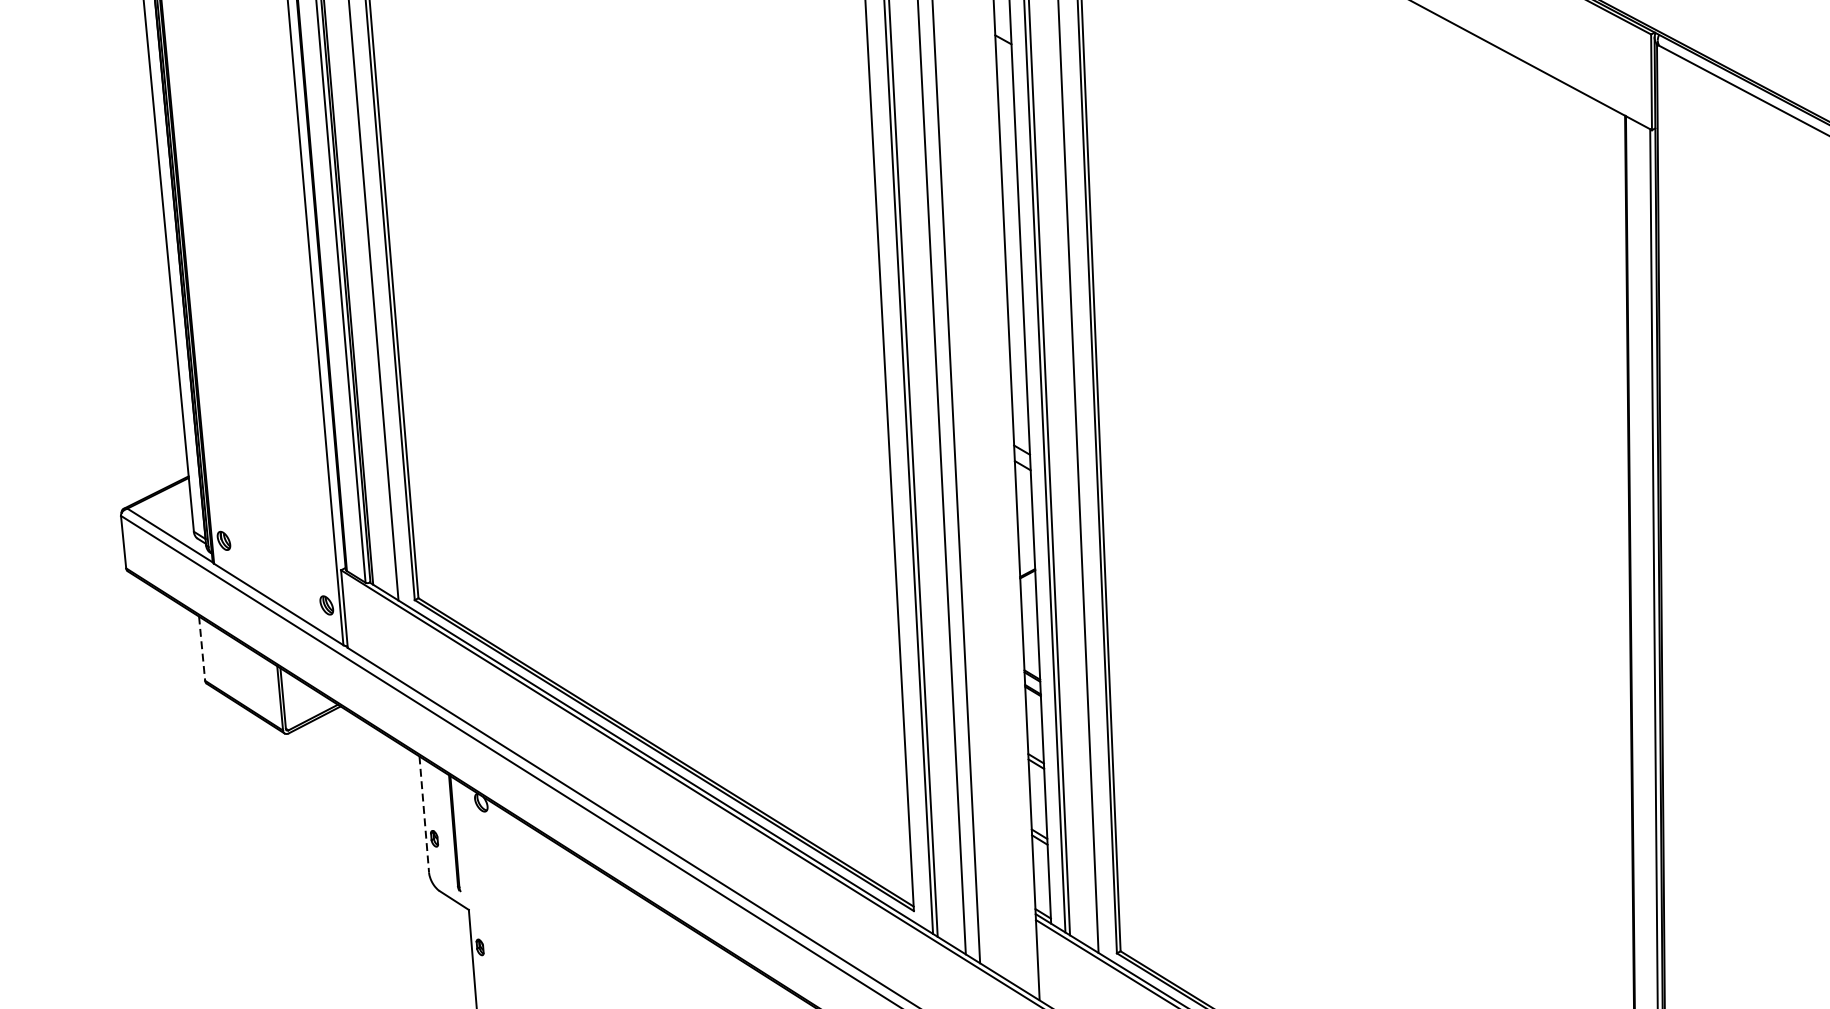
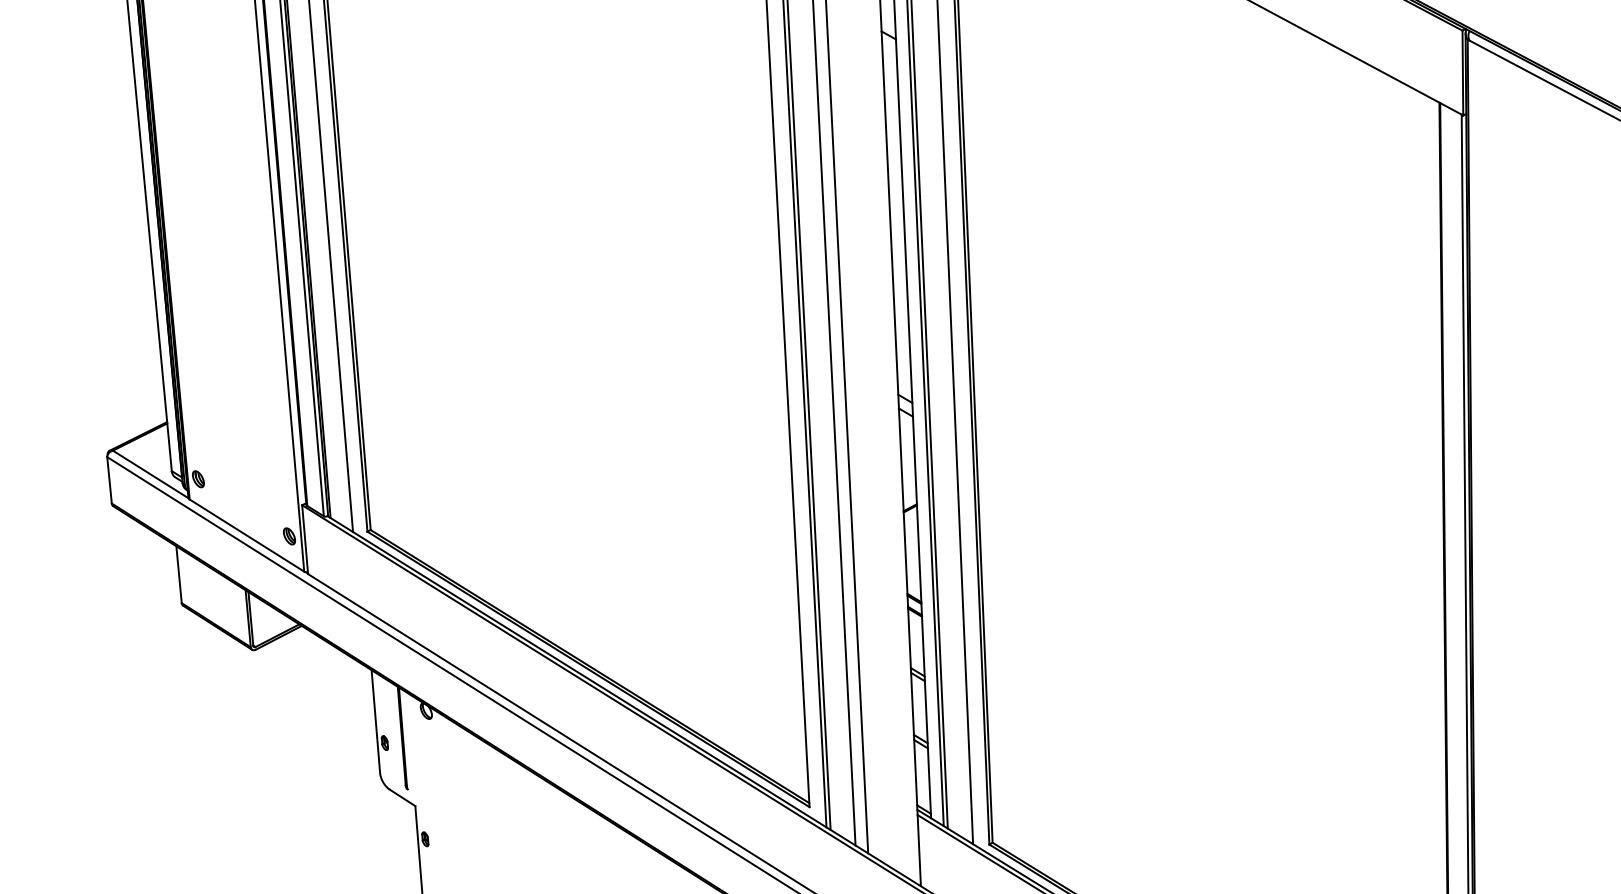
line: (202, 648) -> (179, 574), dashed -> solid
line: (423, 814) -> (375, 721), dashed -> solid

